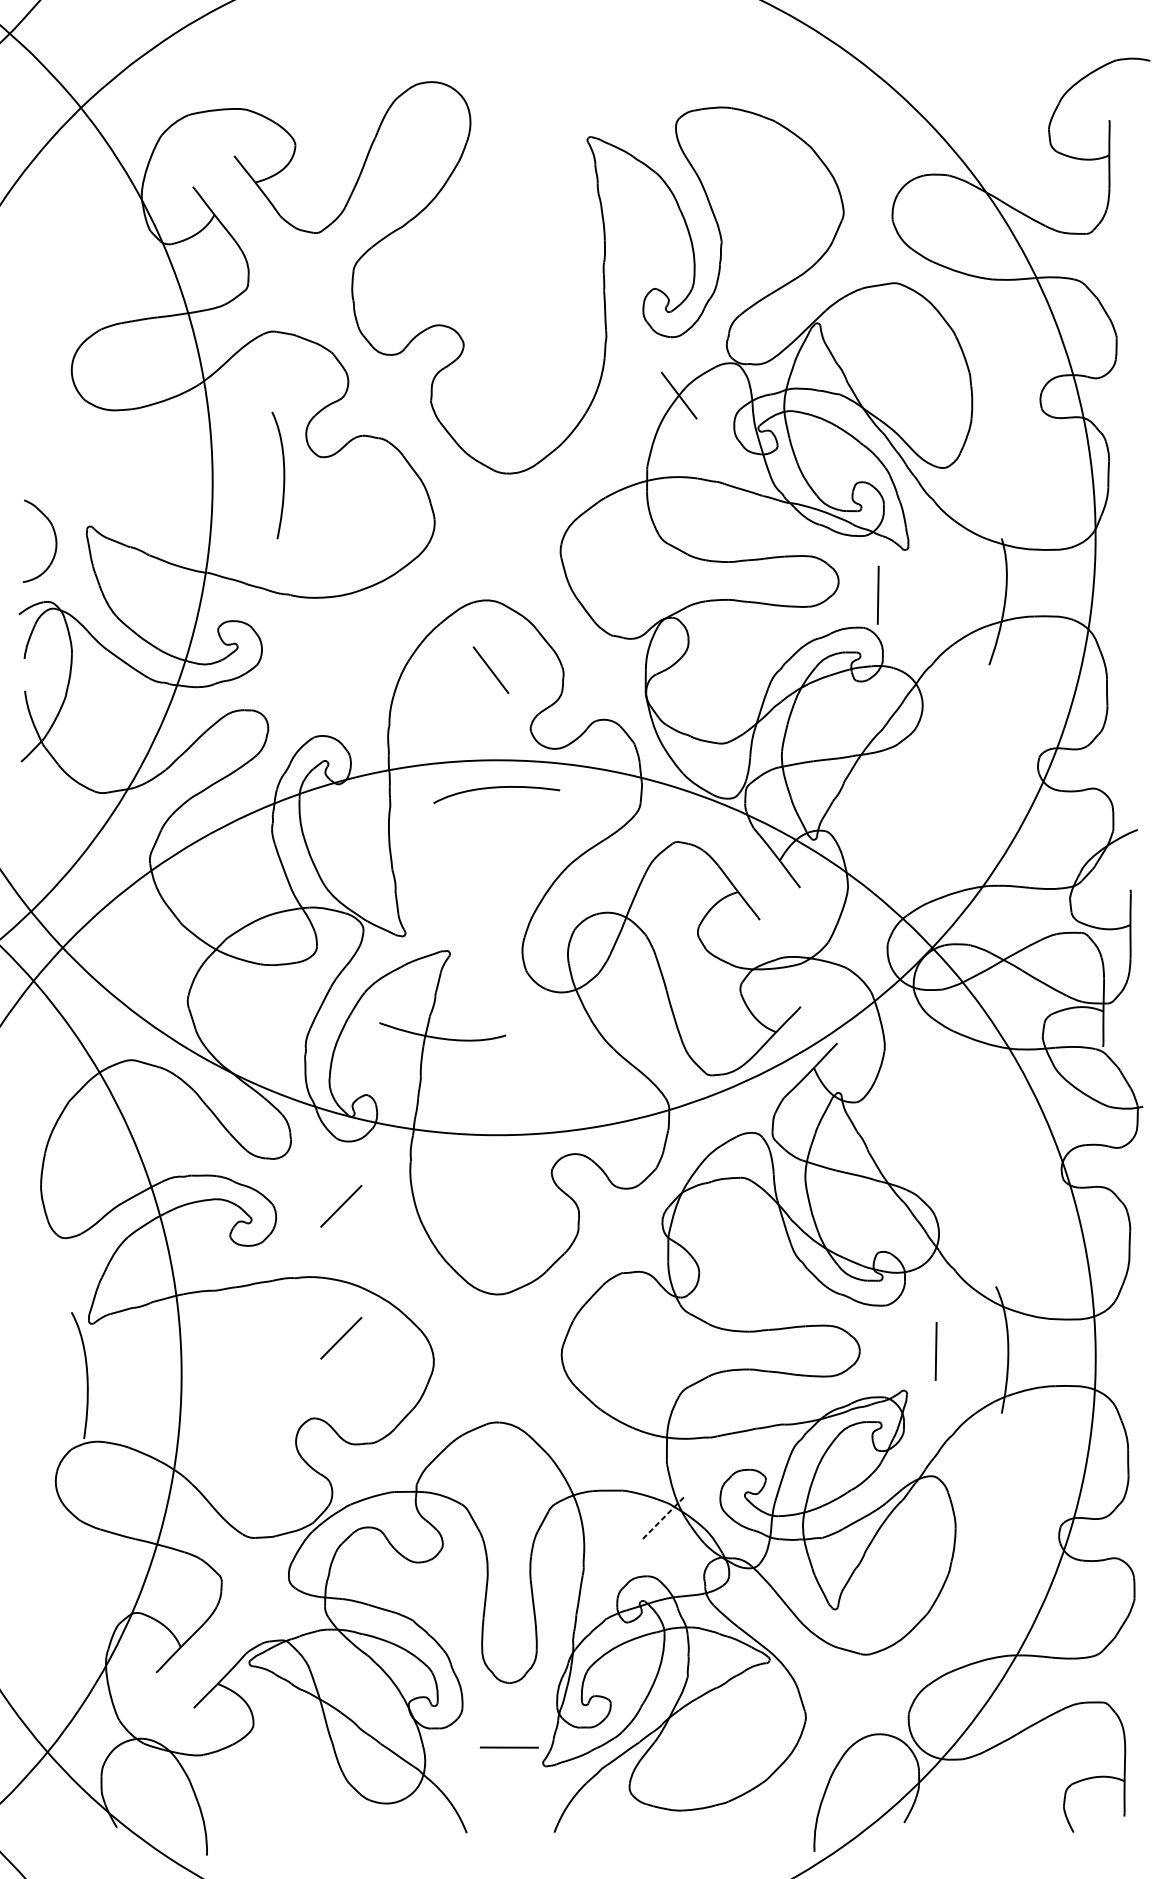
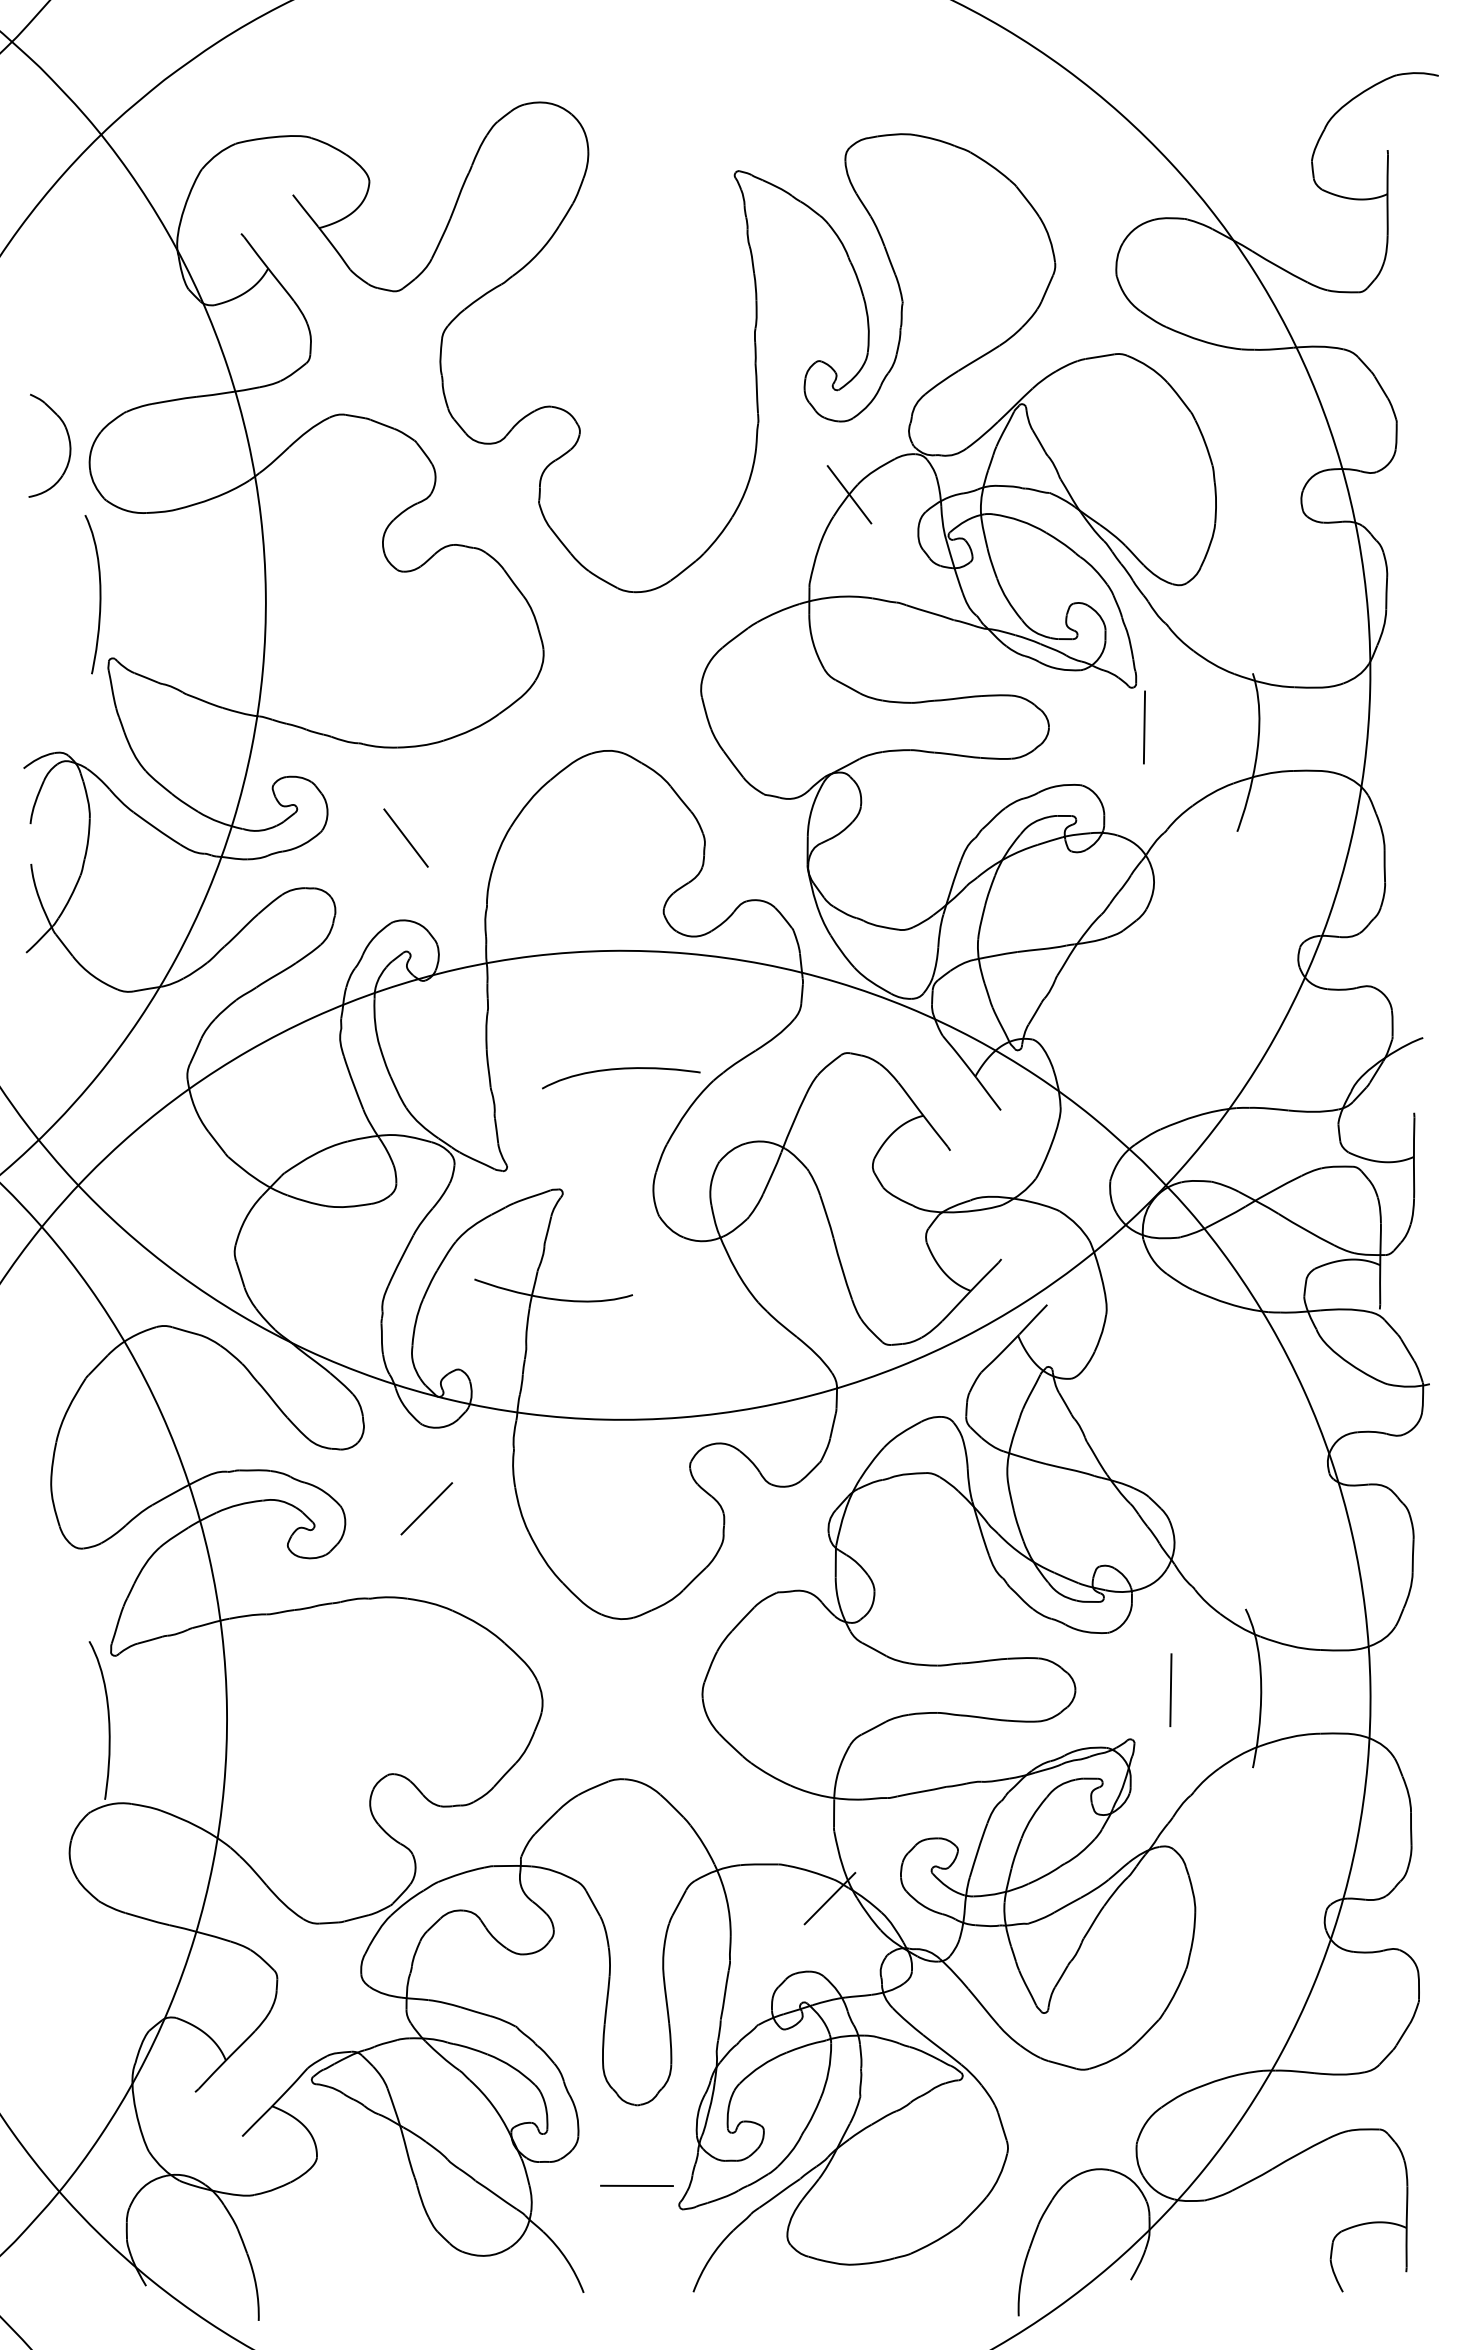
curve: (283, 475) -> (99, 594), moved
part: (54, 537) -> (68, 441), moved
line: (878, 595) -> (1144, 727), moved
line: (490, 669) -> (405, 837), moved
curve: (496, 788) -> (621, 1069), moved
line: (341, 1338) -> (426, 1673), removed
line: (664, 1517) -> (830, 1898), dashed -> solid

